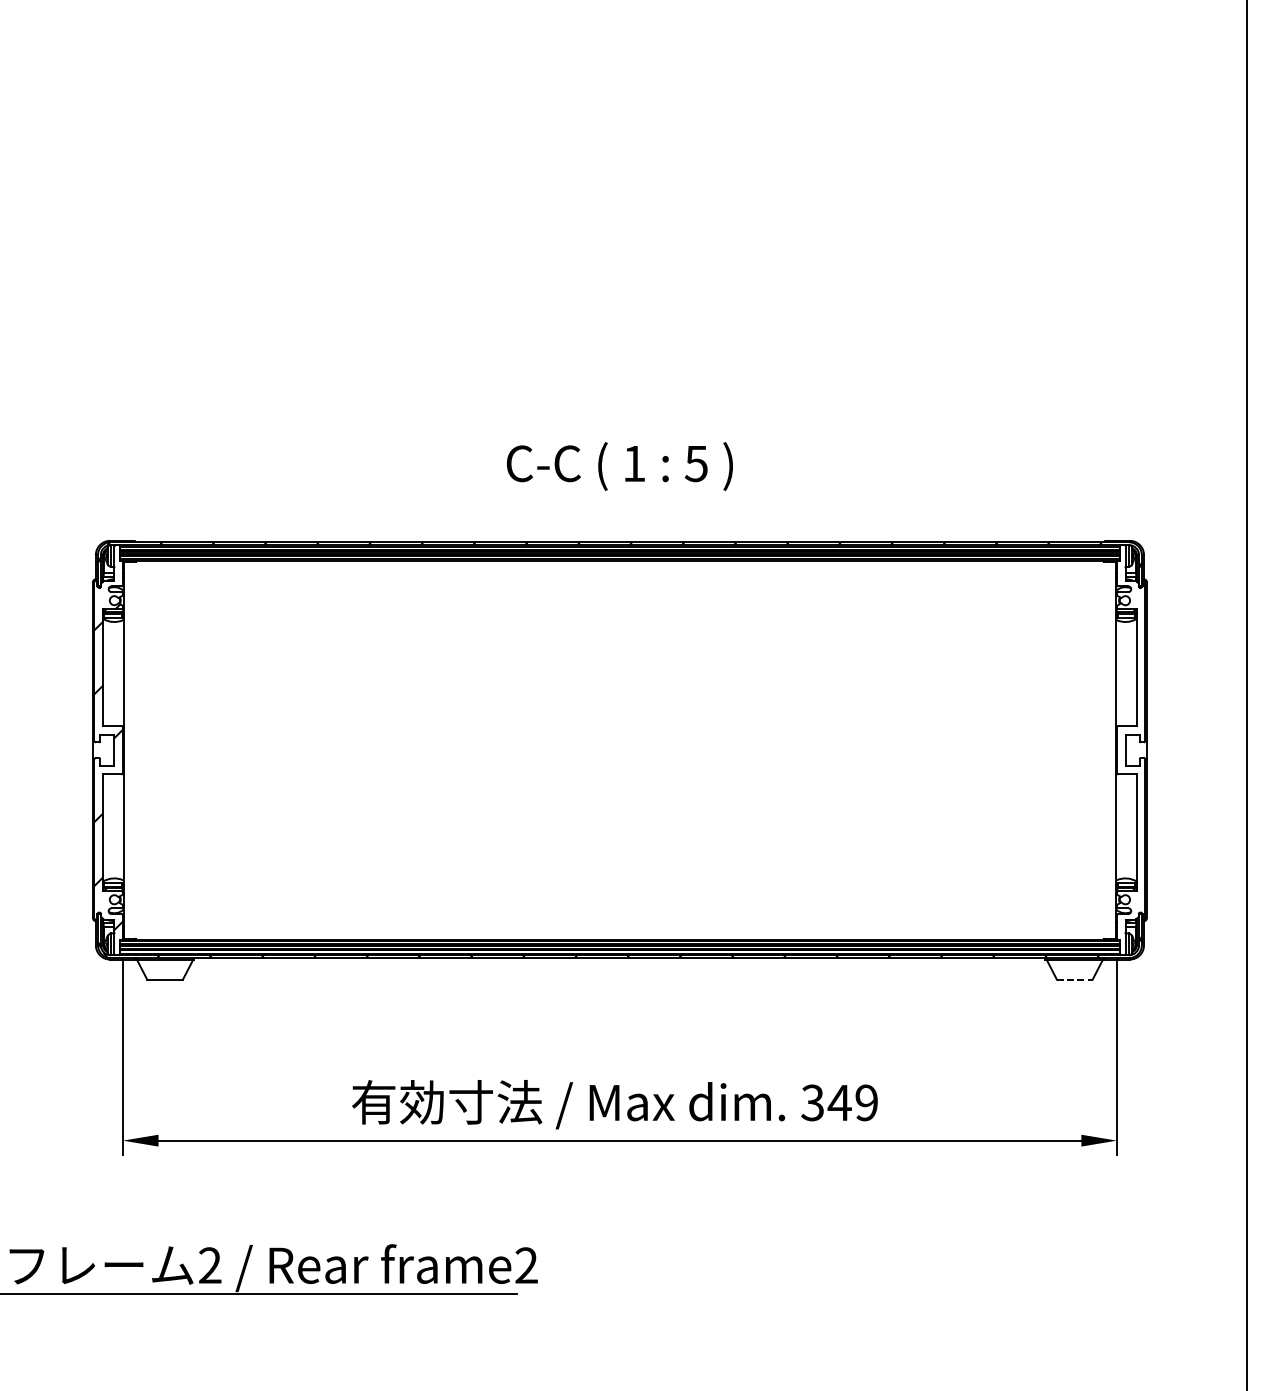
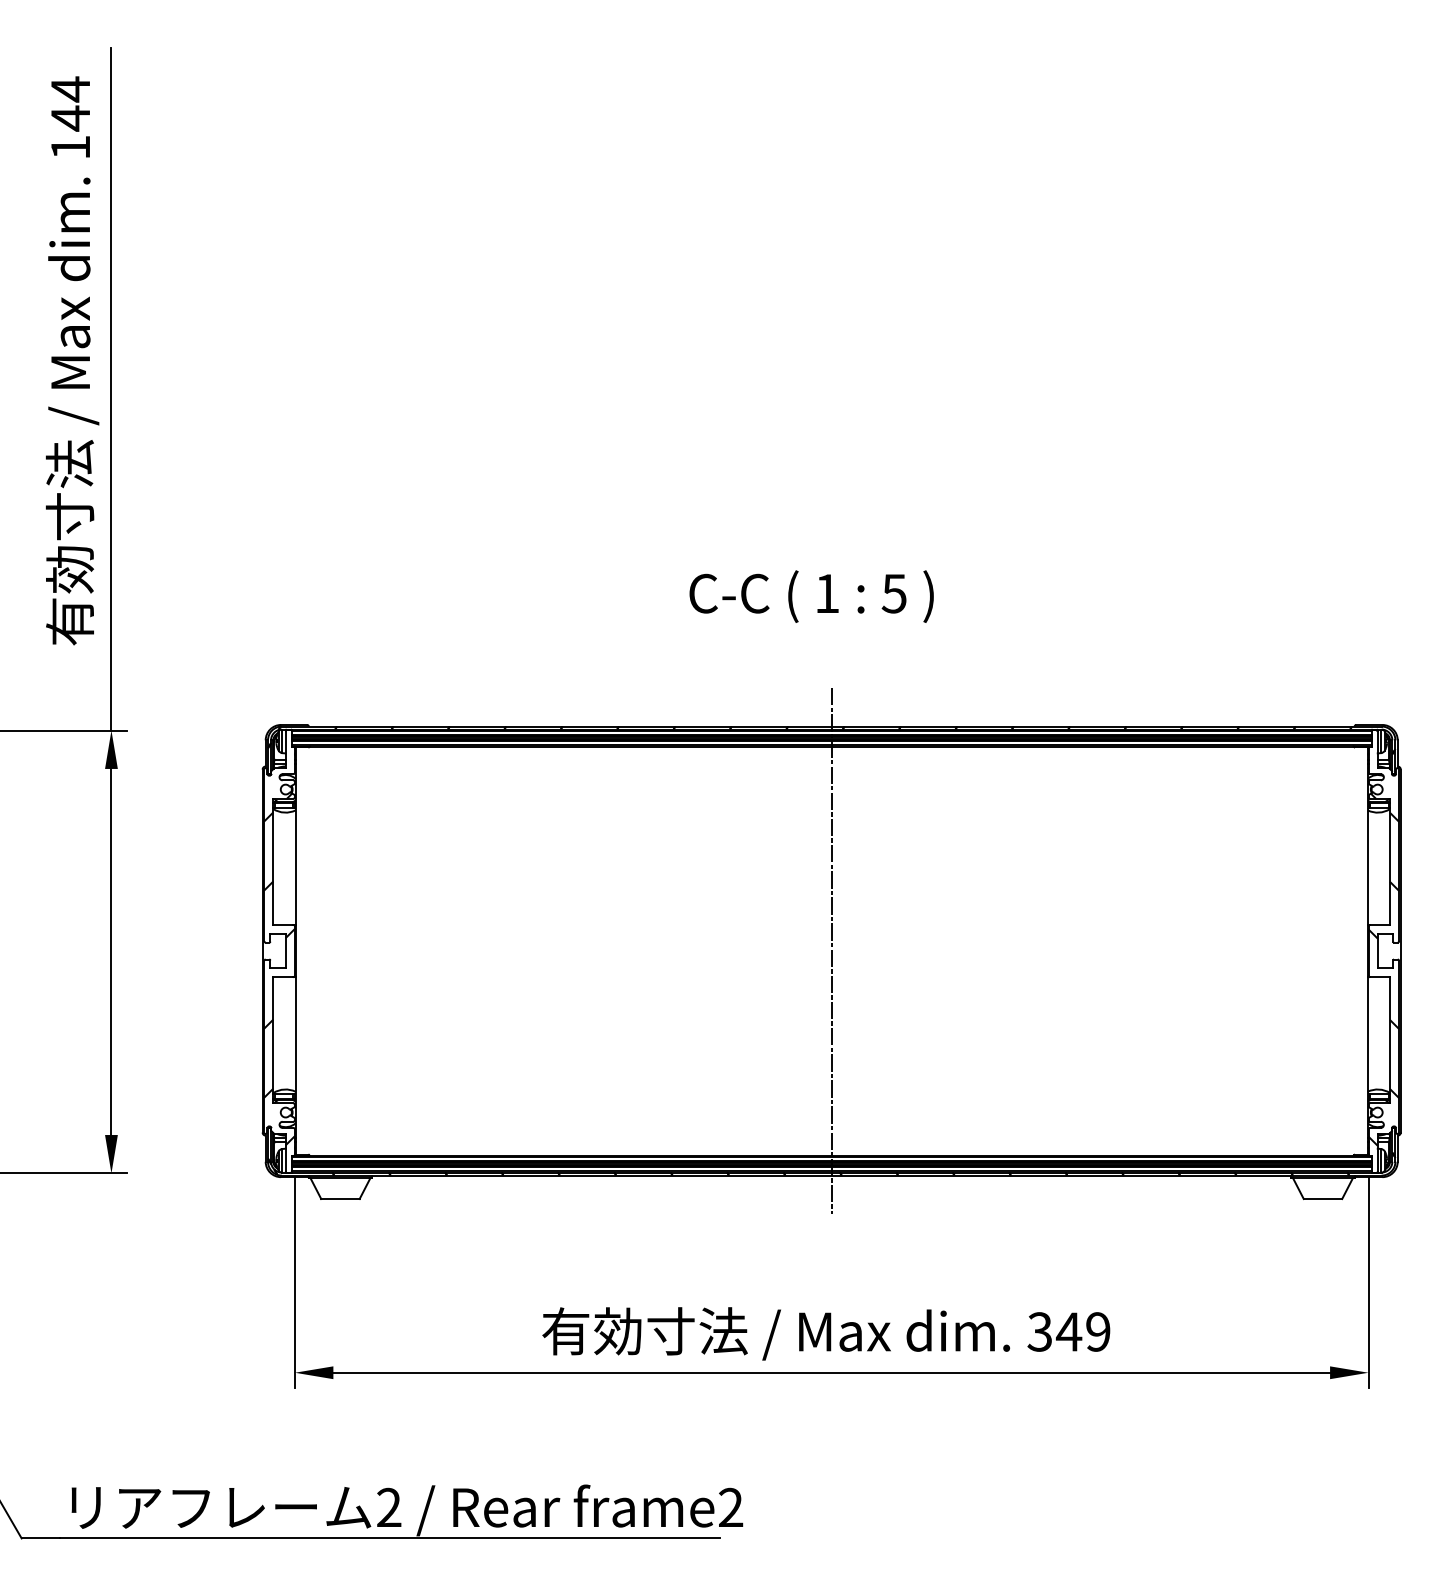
text: (619, 466) -> (811, 596), moved
hatch: (1130, 737) -> (1383, 937), added
line: (619, 750) -> (831, 951), added
line: (1075, 980) -> (1323, 1199), dashed -> solid

